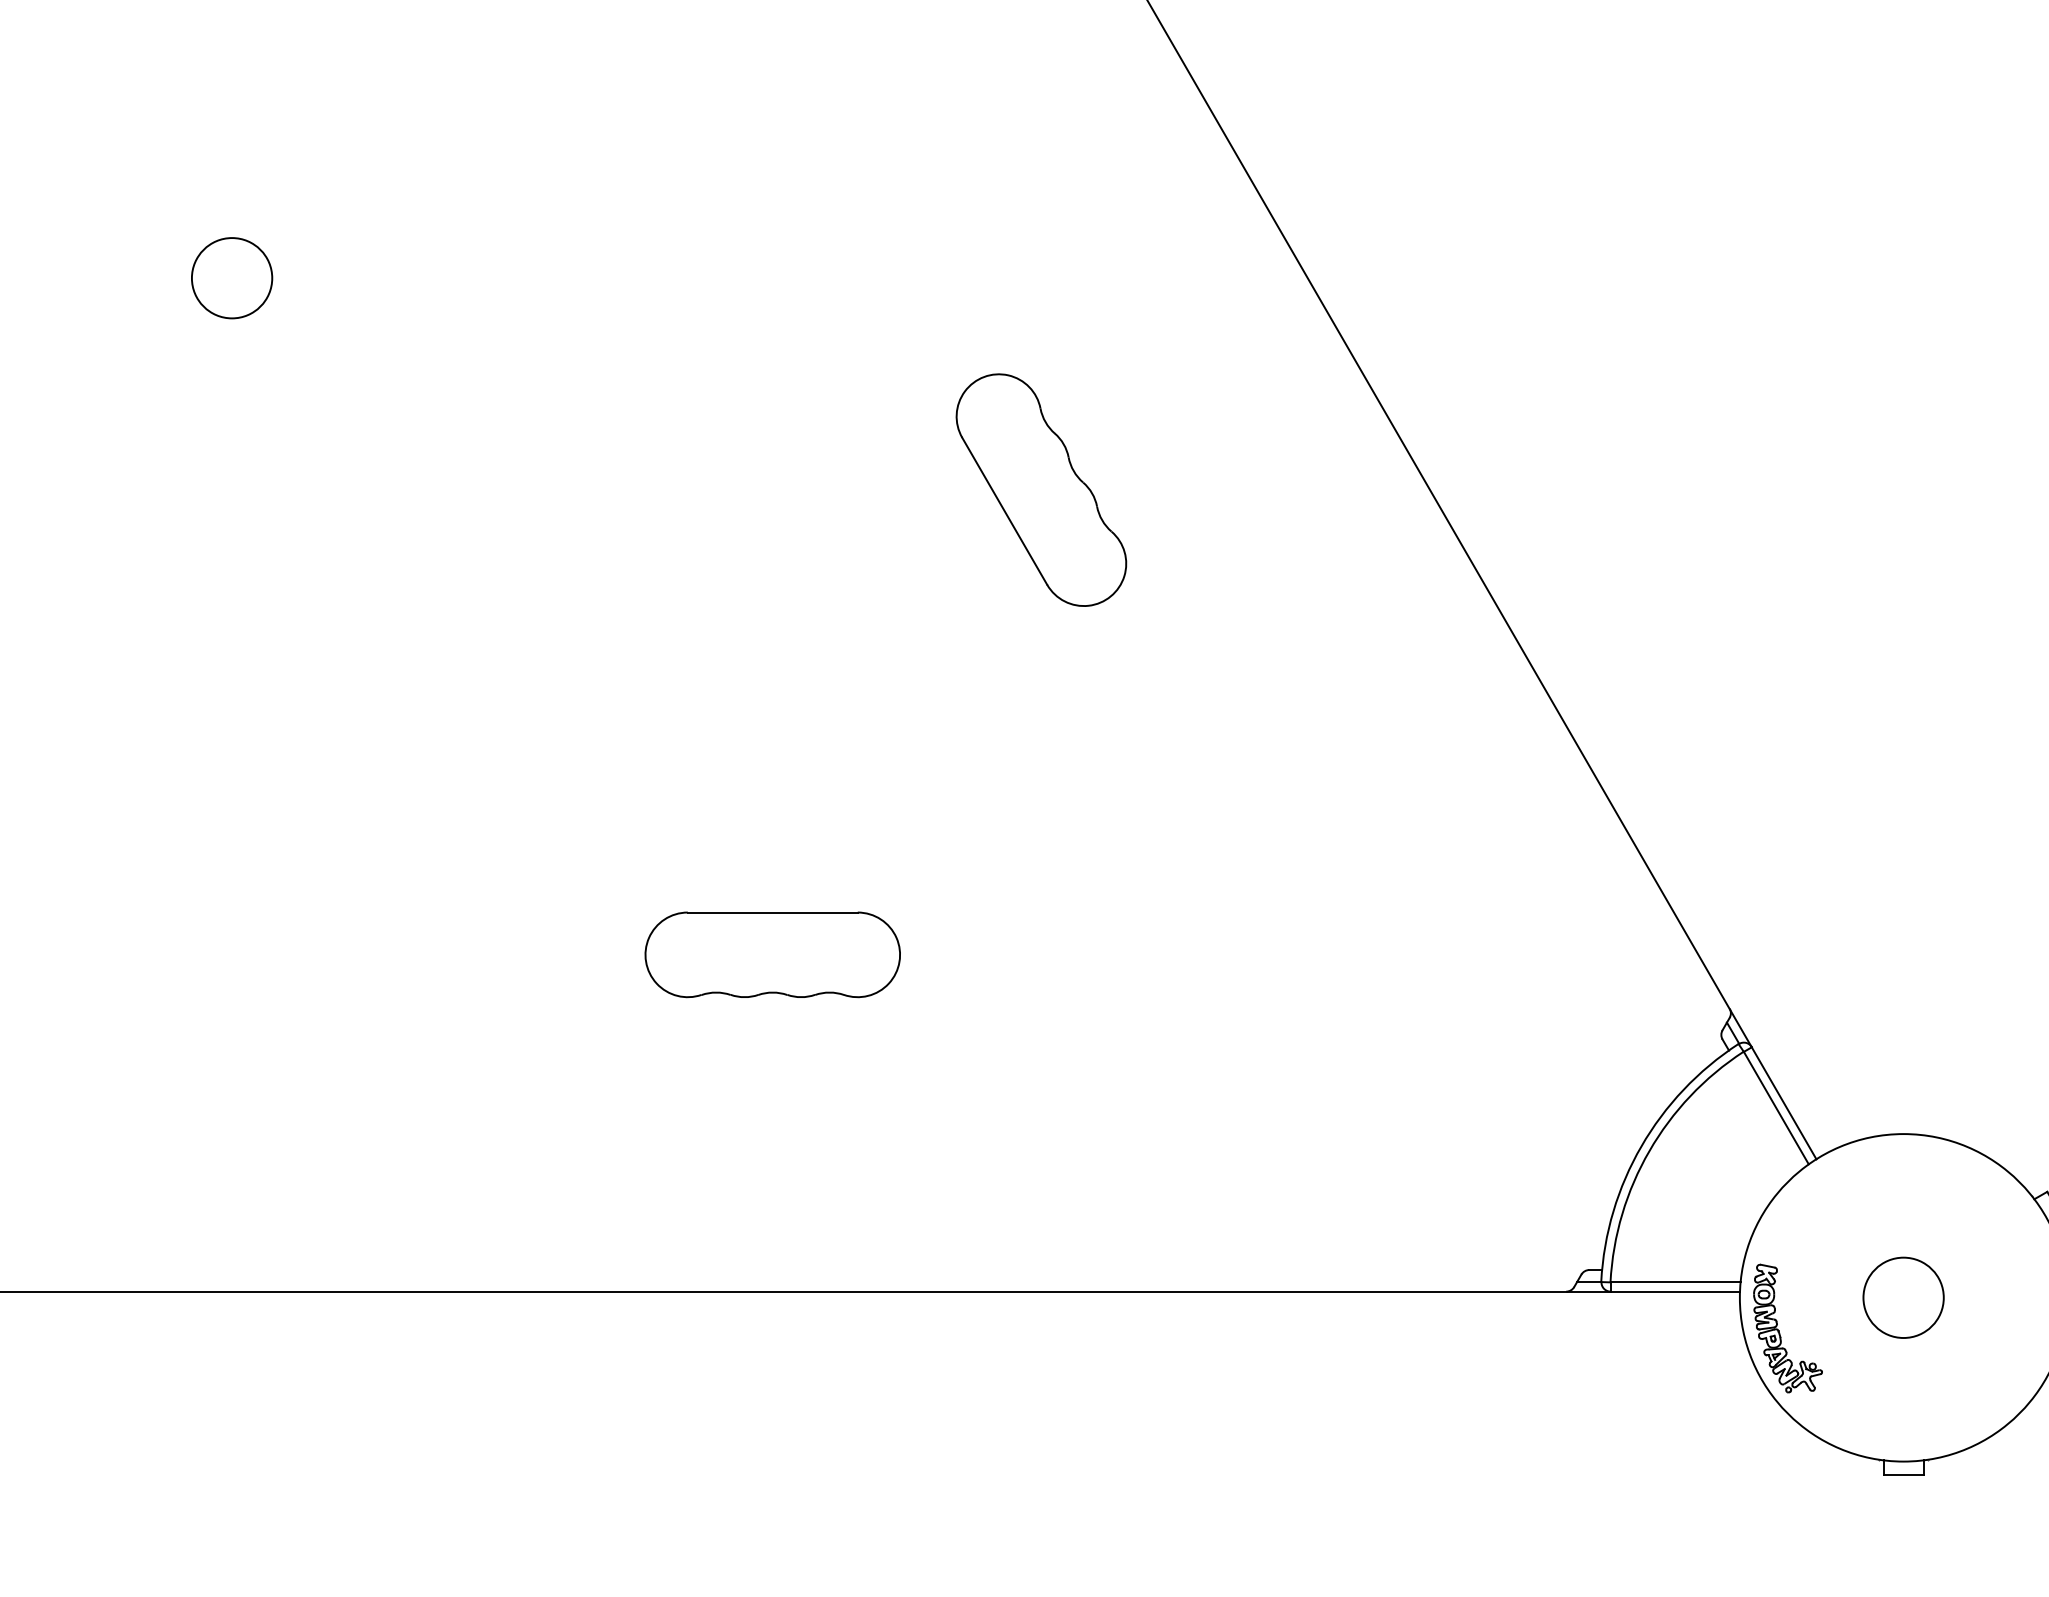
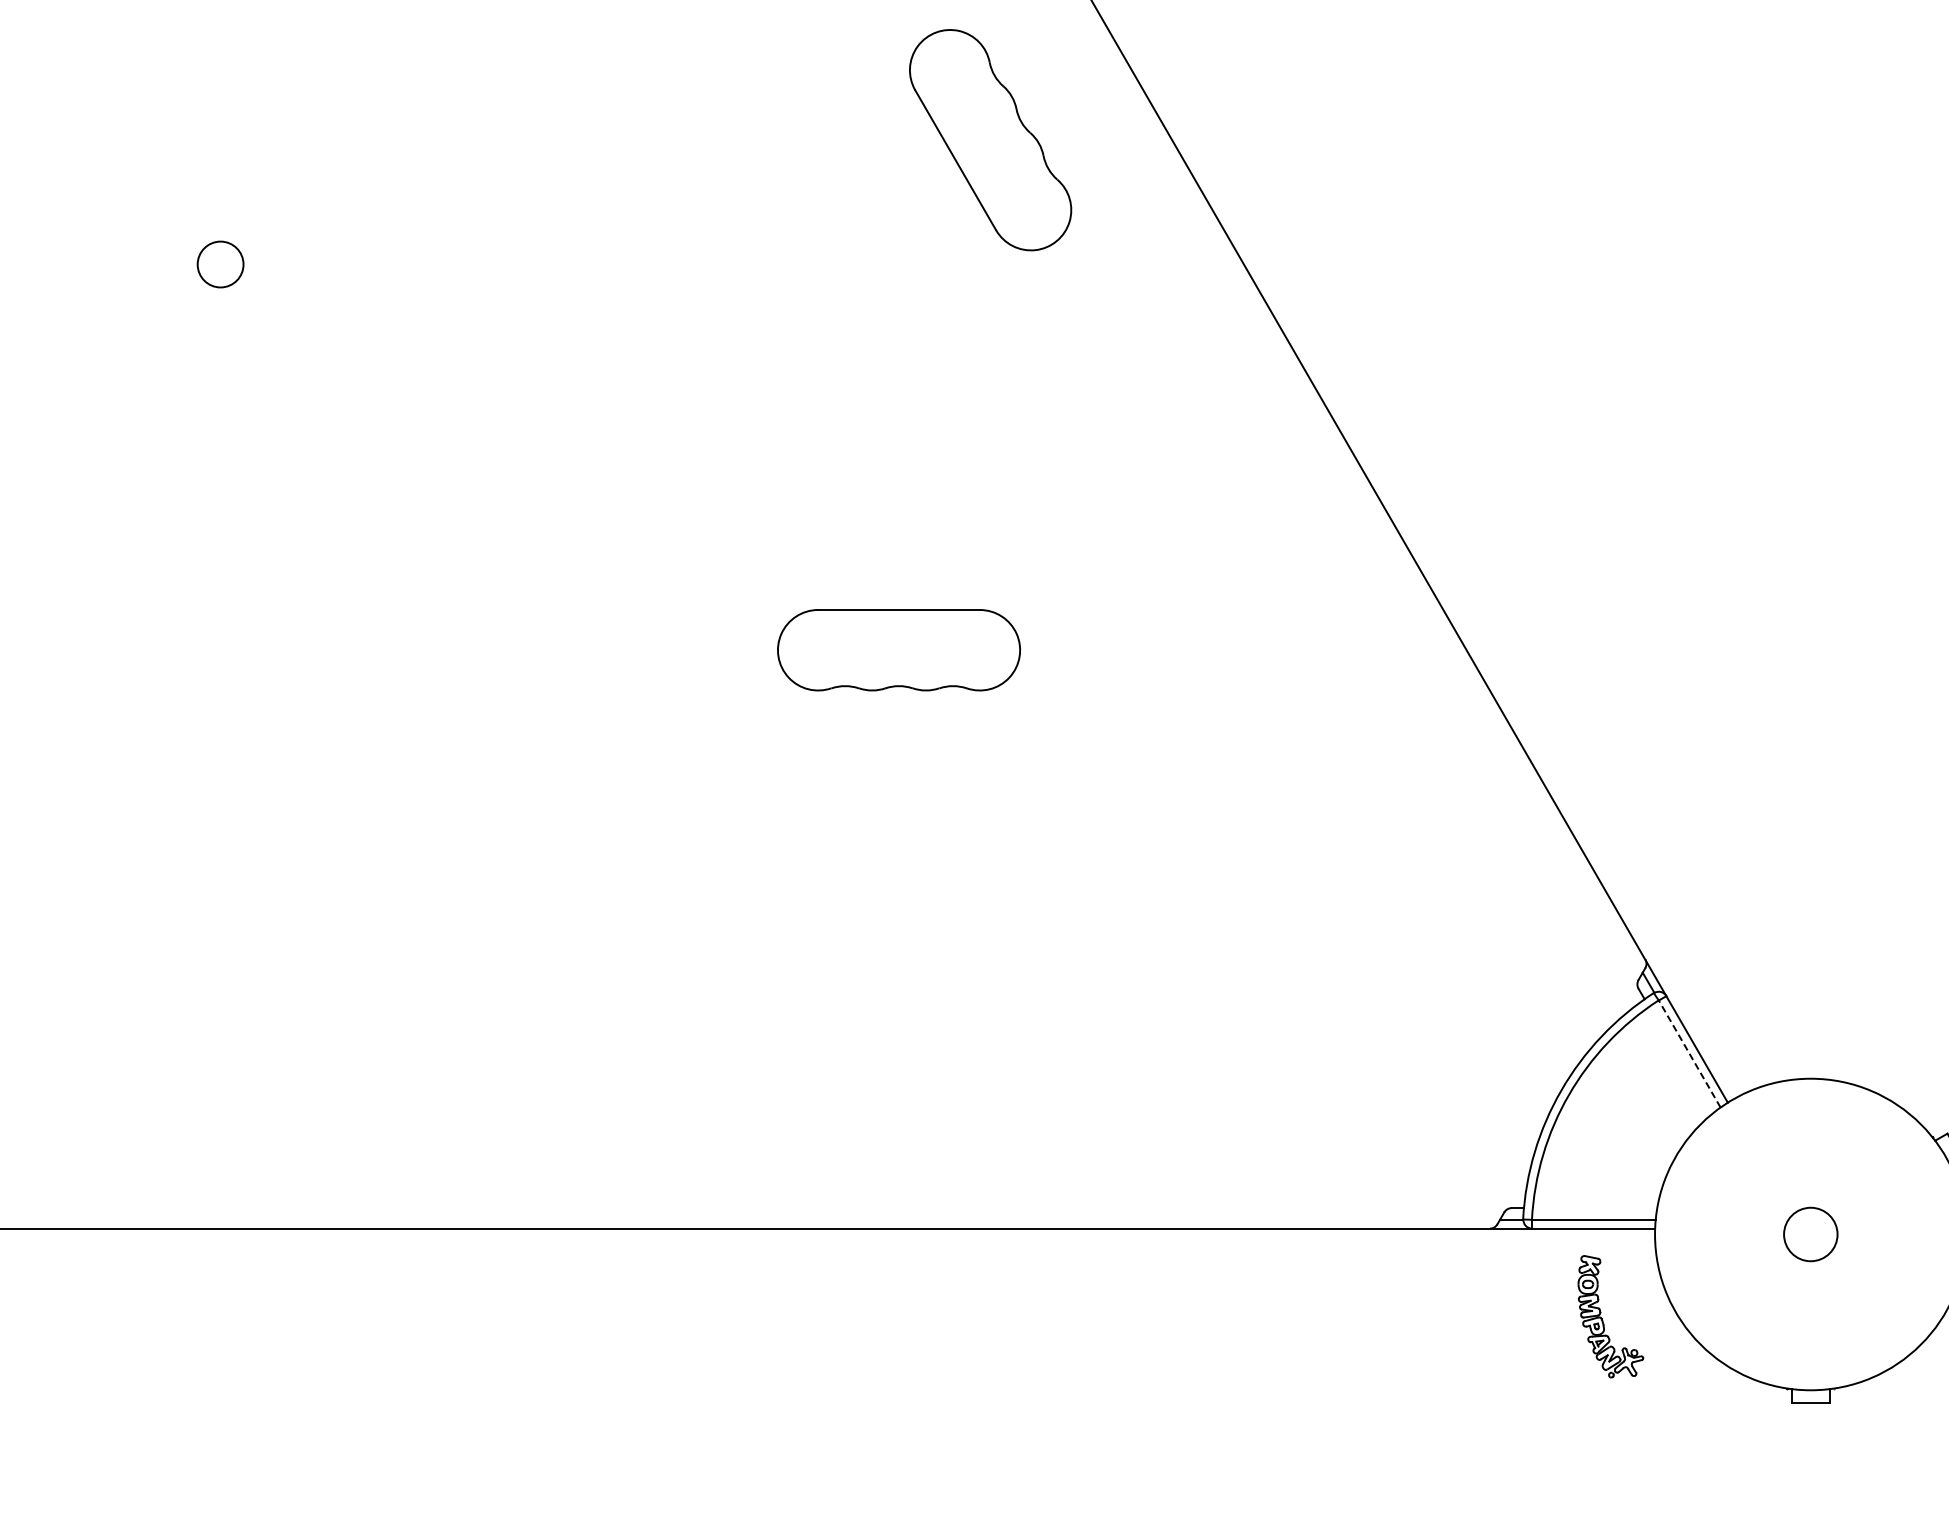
circle: (231, 278) -> (220, 264), size x0.6
part: (1041, 490) -> (990, 140), moved
part: (772, 955) -> (898, 650), moved
line: (1776, 1108) -> (1689, 1054), solid -> dashed
circle: (1903, 1297) -> (1810, 1234), size x0.7
part: (1780, 1332) -> (1603, 1320), moved

